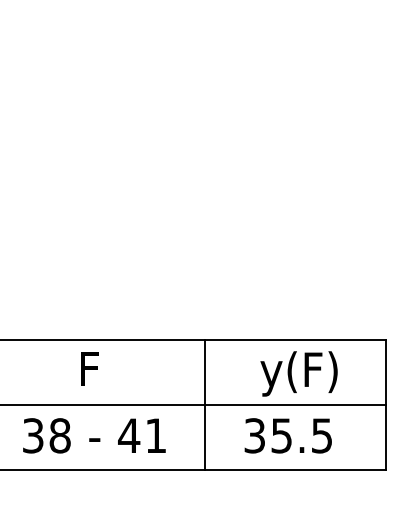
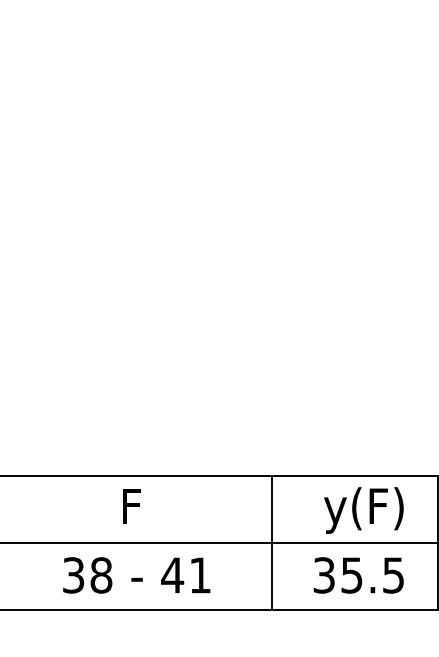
text: (298, 373) -> (363, 510), moved
line: (204, 404) -> (272, 543), moved
text: (288, 435) -> (358, 575), moved

